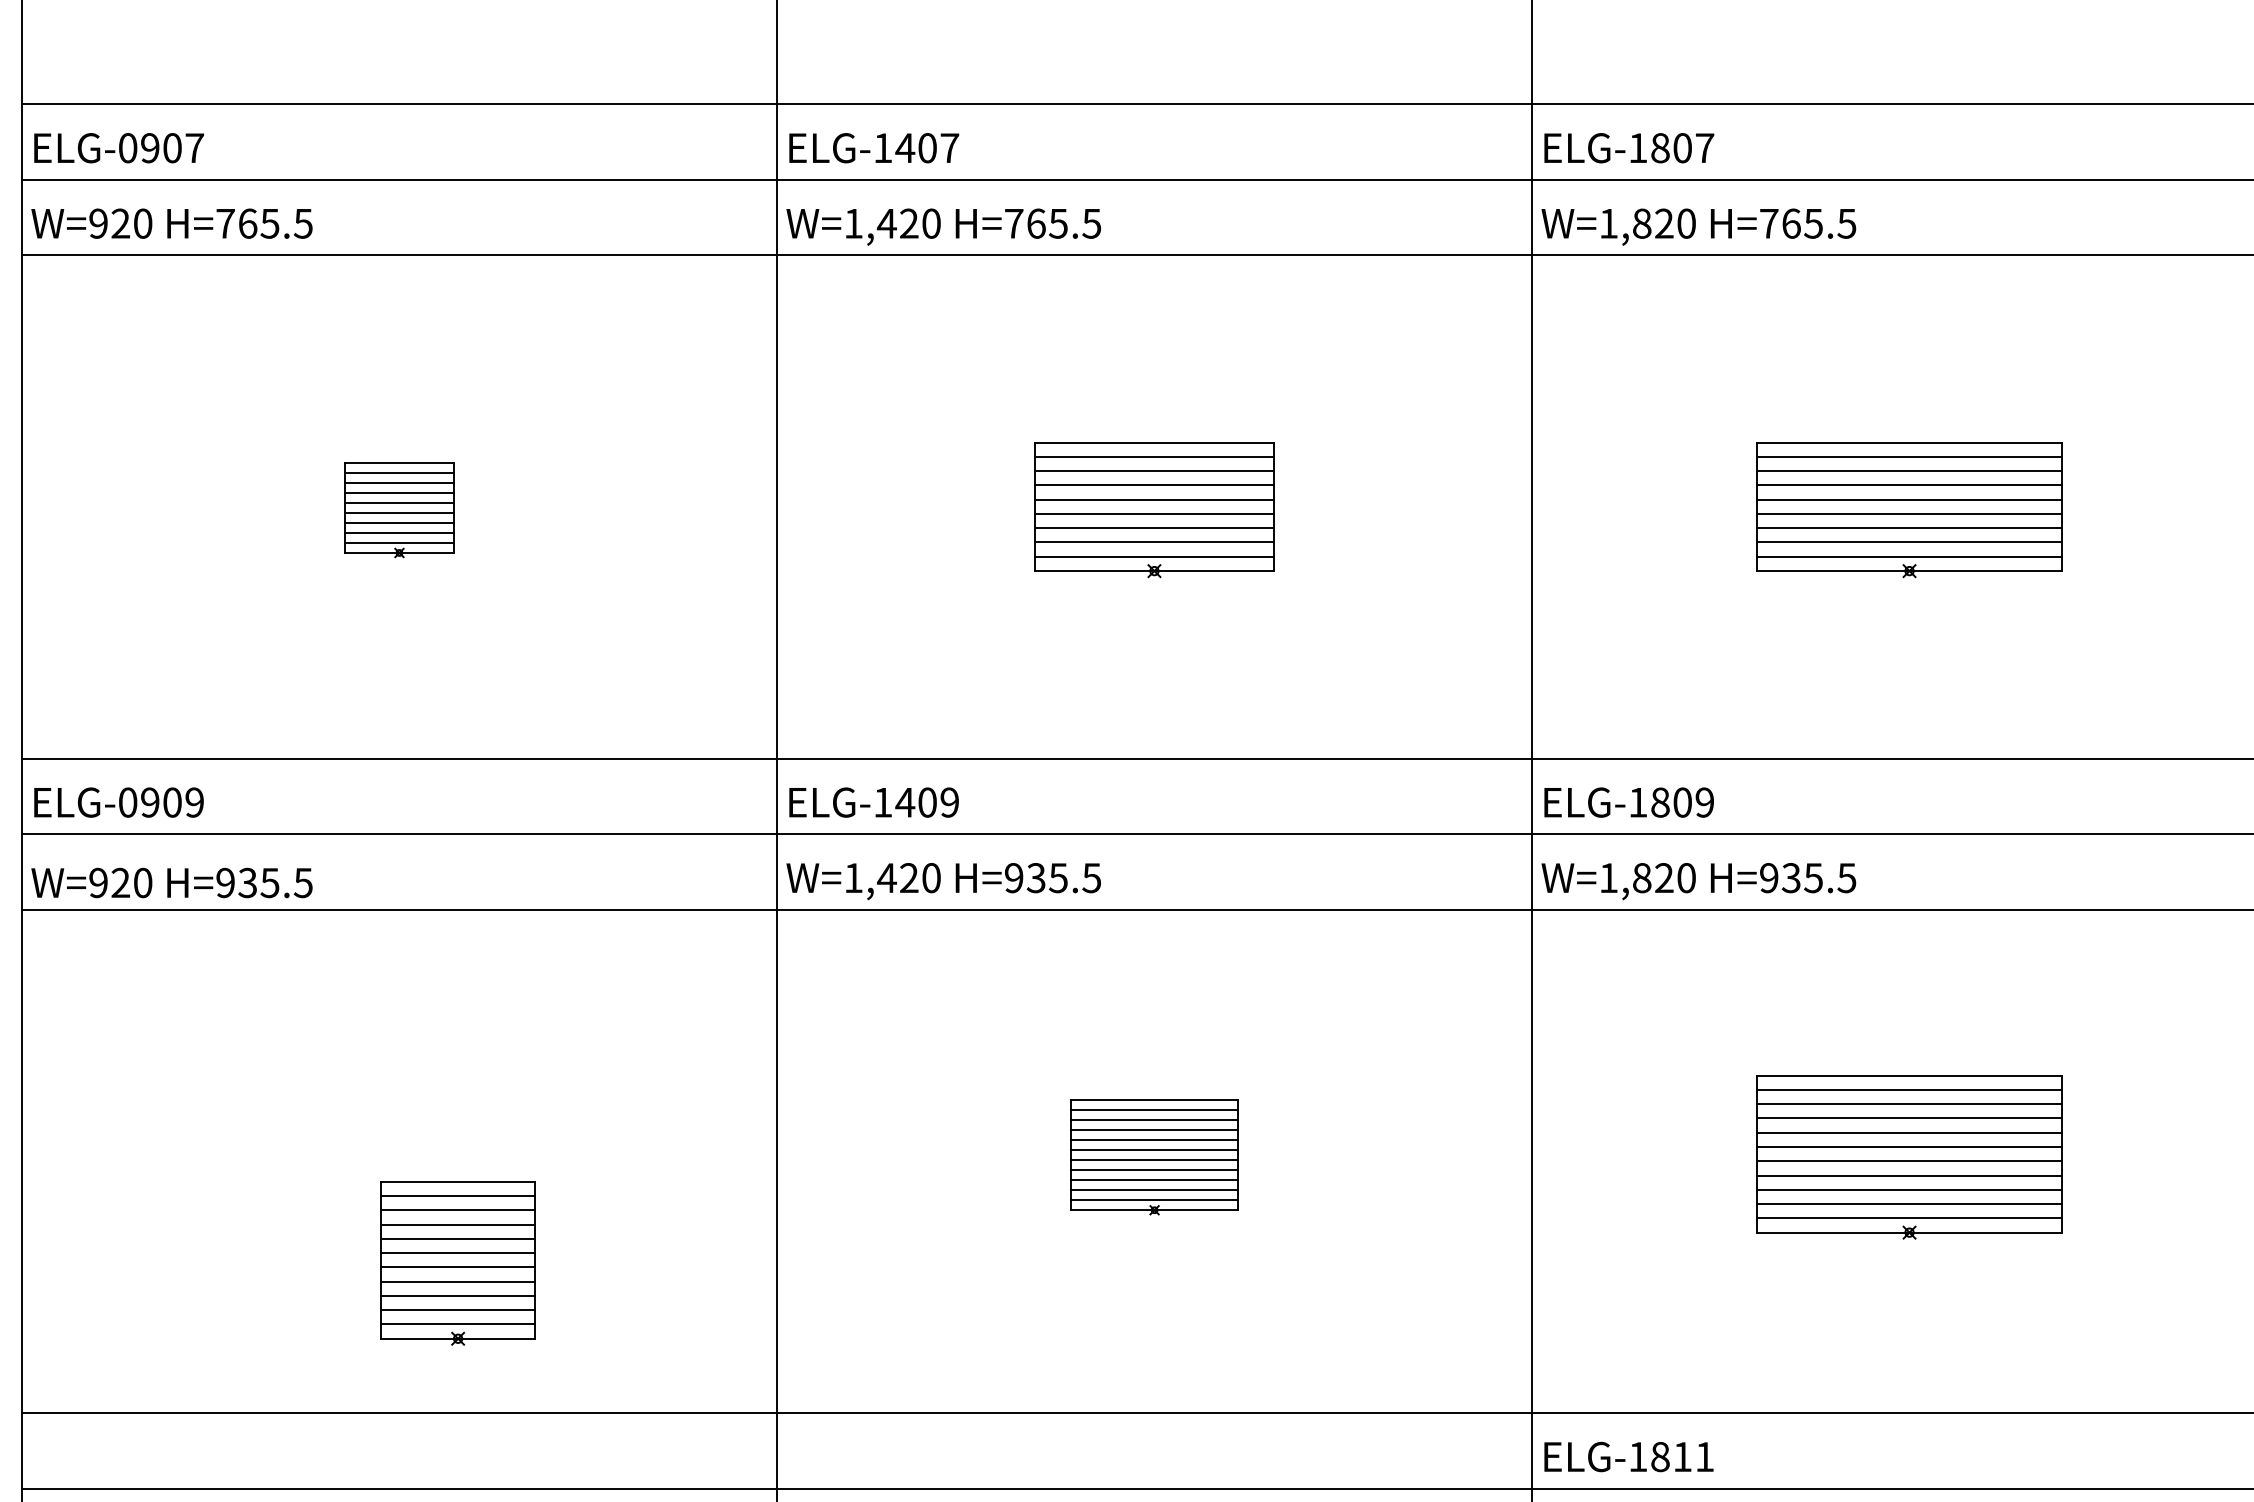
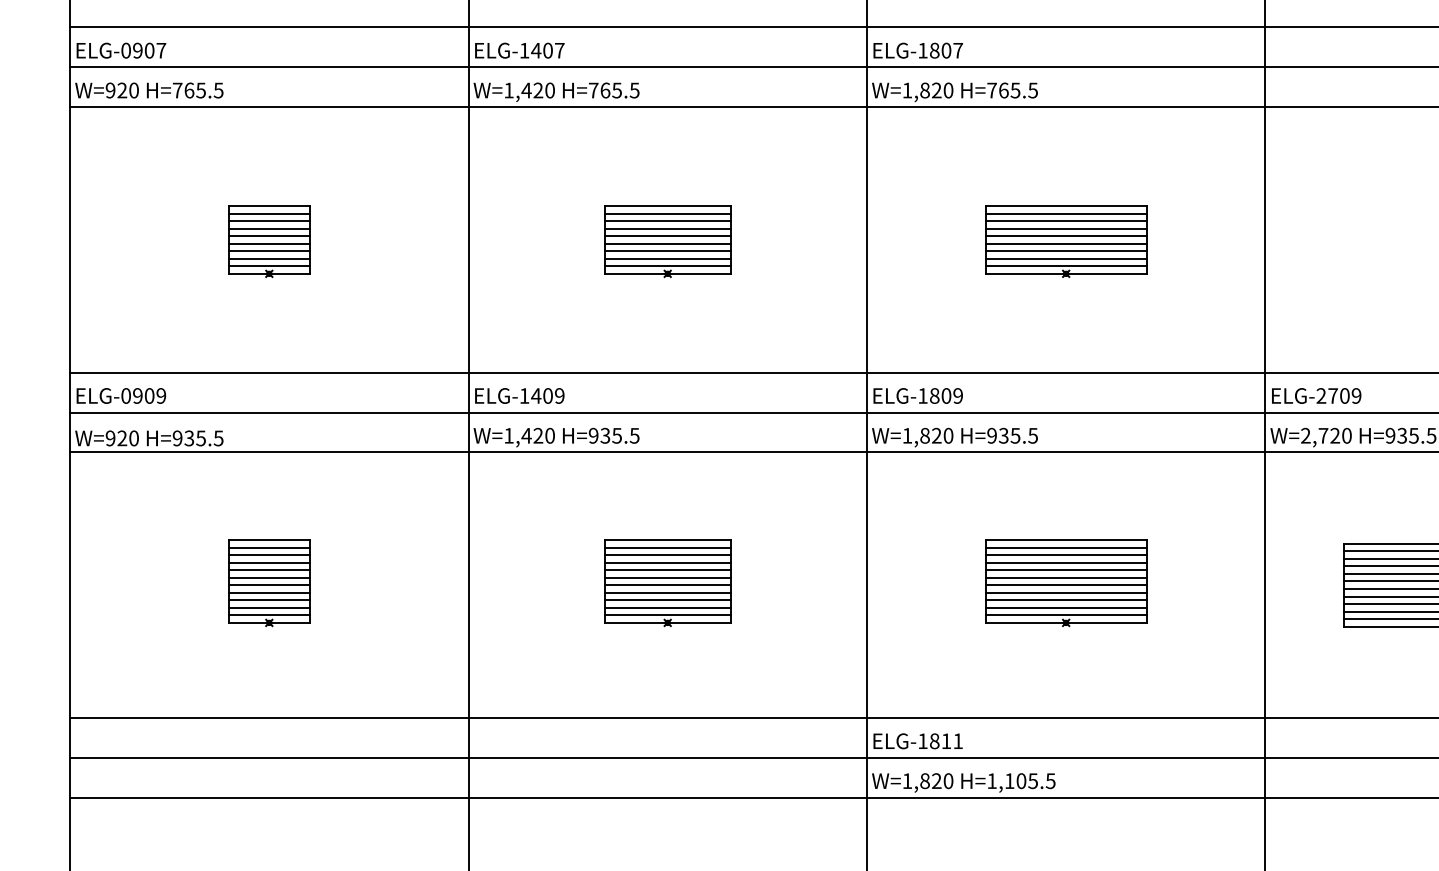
part: (399, 509) -> (269, 241), size x1.43
part: (1154, 1157) -> (667, 583), size x1.43
part: (458, 1264) -> (269, 583), moved

